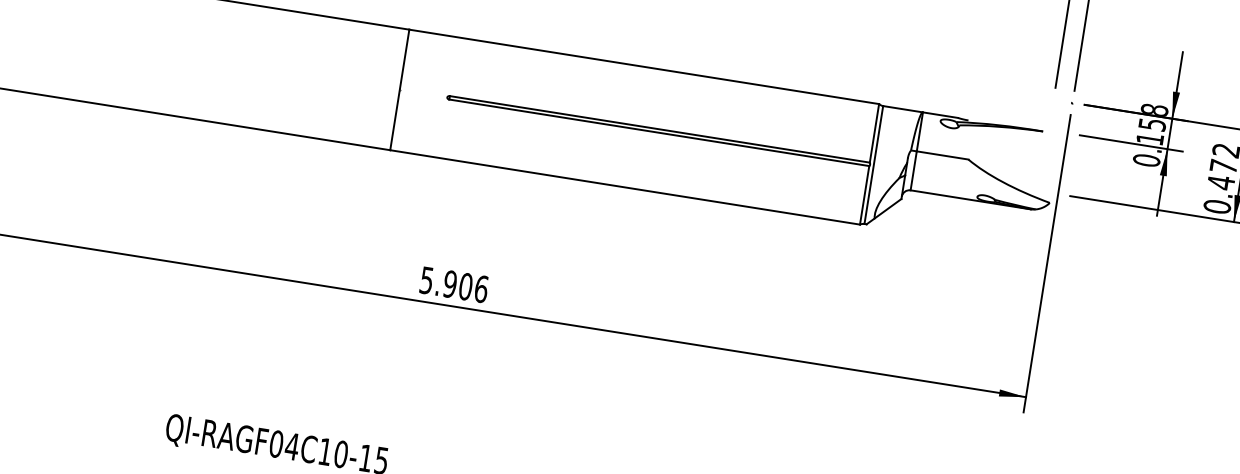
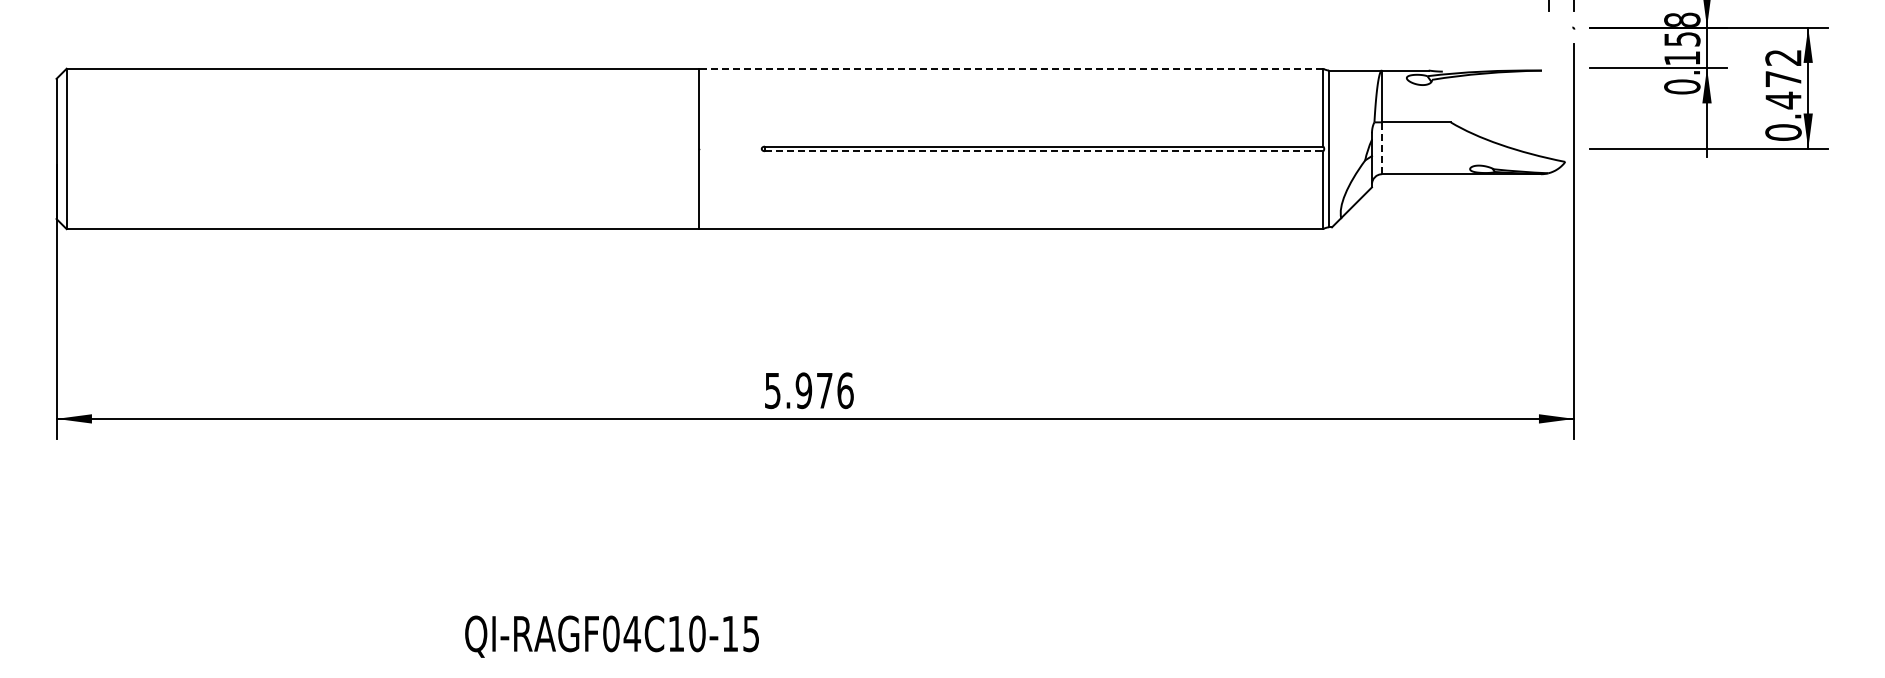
line: (643, 66) -> (1010, 68), solid -> dashed
line: (659, 133) -> (1044, 151), solid -> dashed
line: (913, 171) -> (1382, 148), solid -> dashed
text: (465, 286) -> (824, 390), 5.906 -> 5.976

